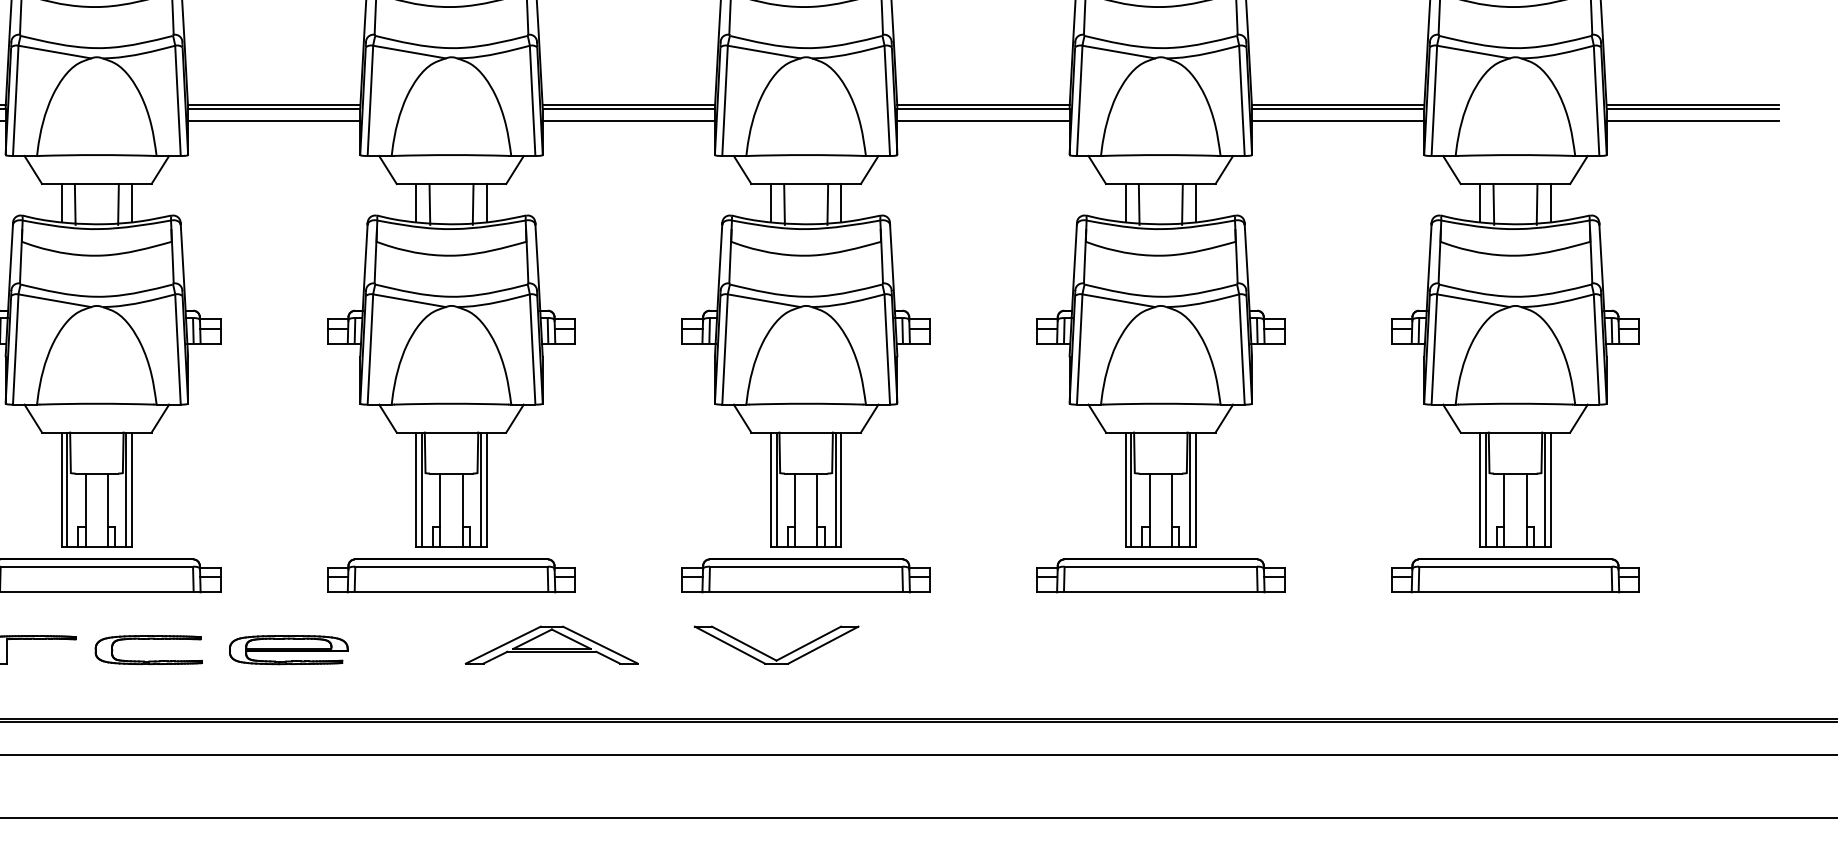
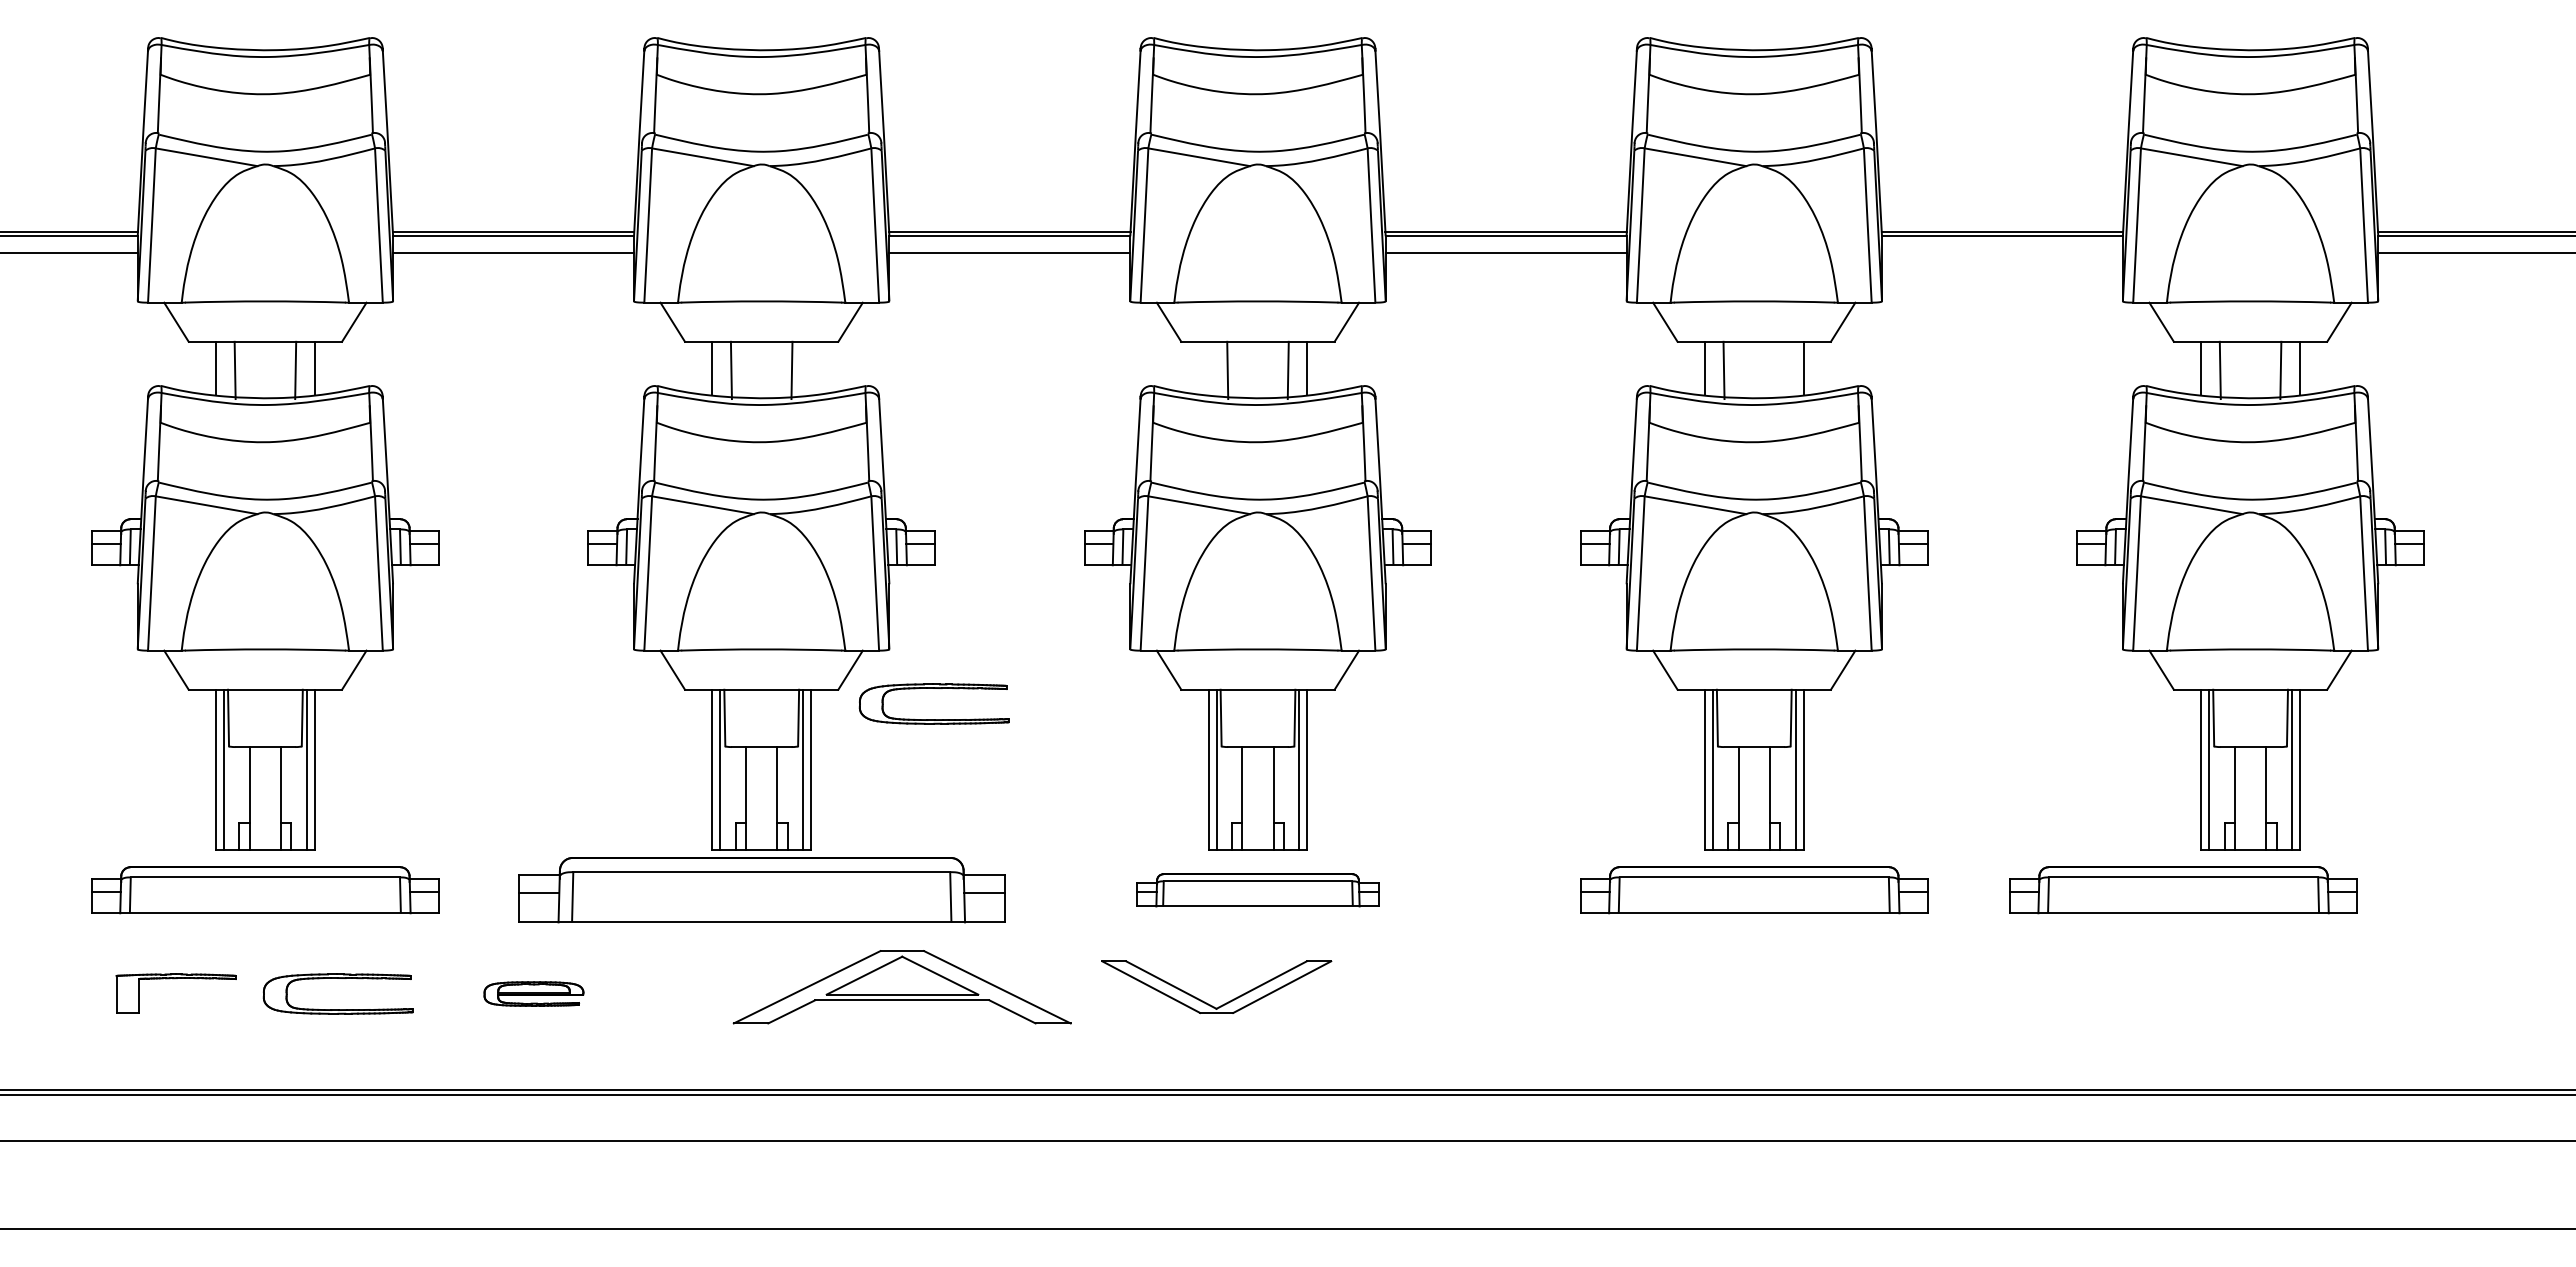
line: (1338, 120) -> (2002, 253), removed
line: (487, 203) -> (811, 368), removed
line: (770, 203) -> (1208, 368), removed
line: (1182, 204) -> (1784, 370), removed
part: (574, 431) -> (933, 688), added
part: (451, 576) -> (761, 890), size x1.4
part: (805, 576) -> (1257, 890), size x0.7
part: (1515, 576) -> (2183, 890), moved
part: (551, 644) -> (901, 986), size x1.4
part: (288, 649) -> (533, 993), size x0.6

